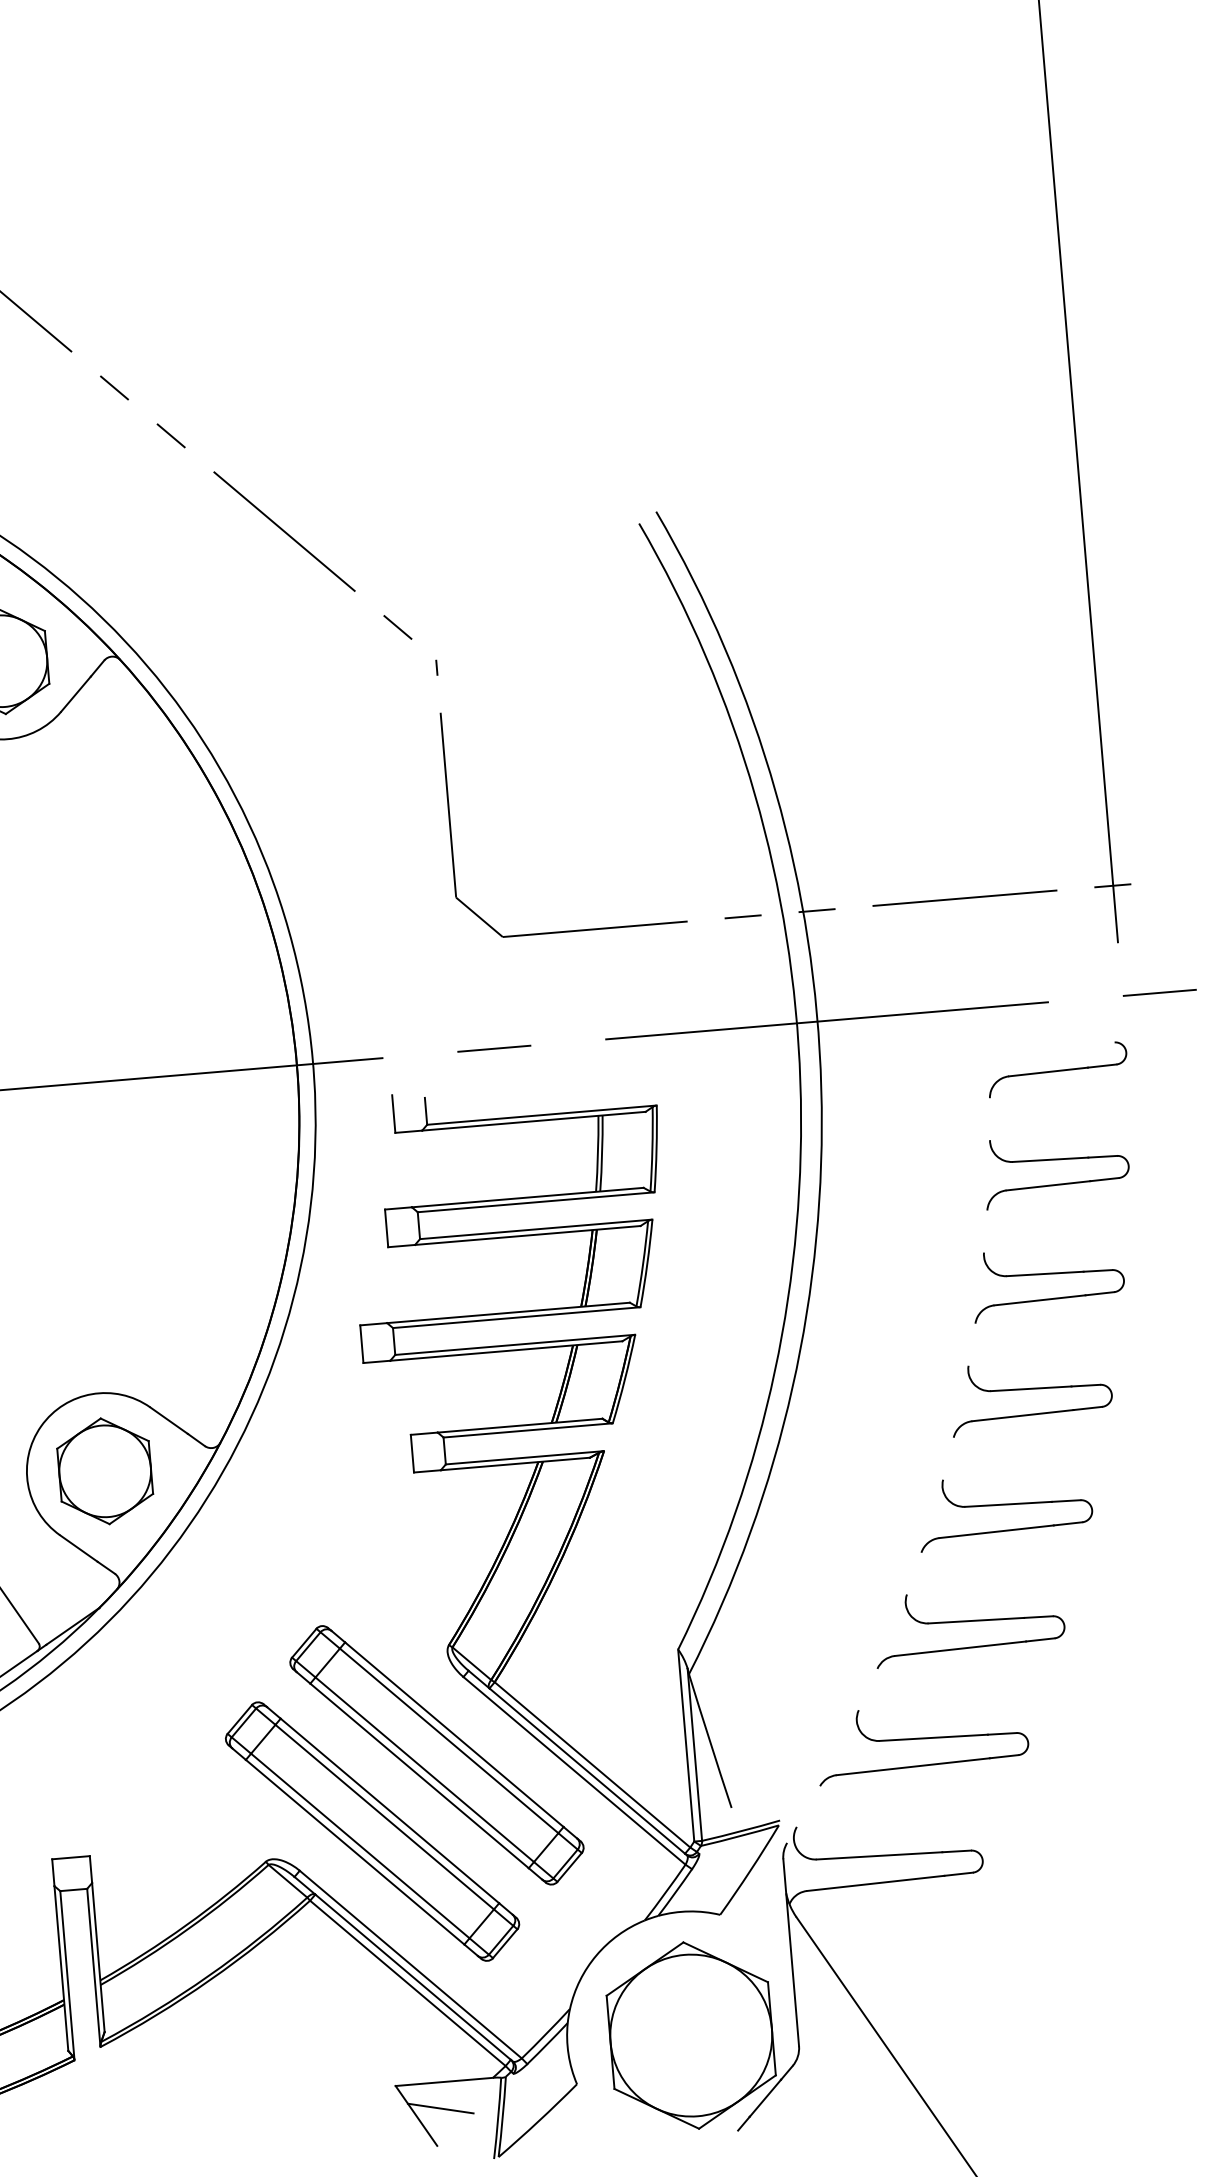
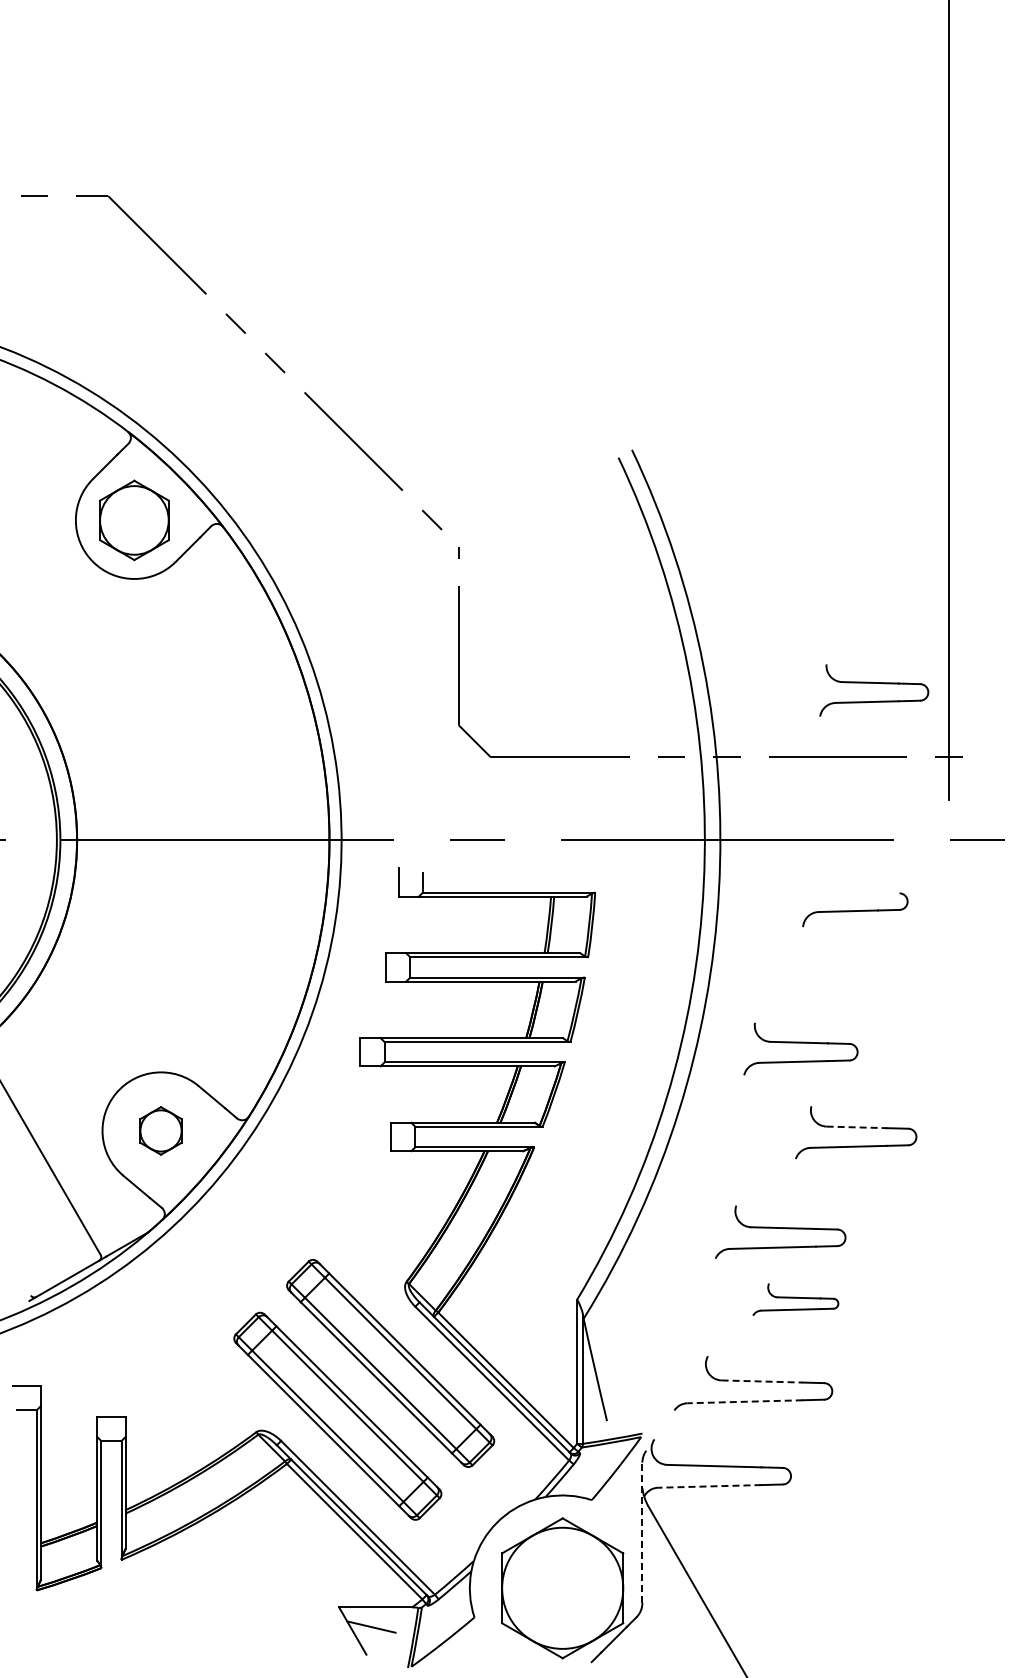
part: (1057, 1068) -> (855, 909), moved
part: (1056, 1160) -> (874, 683), moved
part: (1047, 1281) -> (800, 1048), moved
line: (1032, 1388) -> (857, 1127), solid -> dashed
part: (104, 1470) -> (160, 1130), size x0.6
part: (1004, 1509) -> (780, 1231), moved
part: (968, 1624) -> (795, 1299), size x0.6
line: (934, 1737) -> (762, 1381), solid -> dashed
line: (913, 1766) -> (745, 1401), solid -> dashed
line: (875, 1883) -> (709, 1486), solid -> dashed
line: (791, 1952) -> (642, 1532), solid -> dashed

